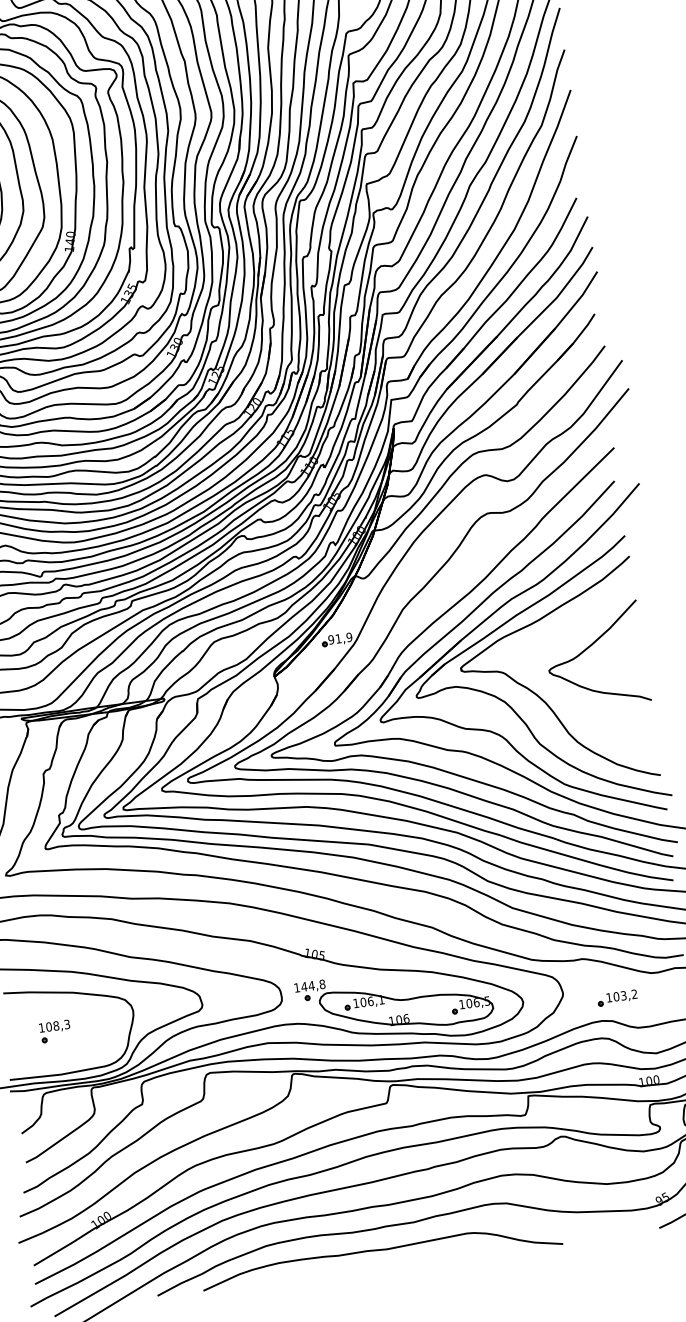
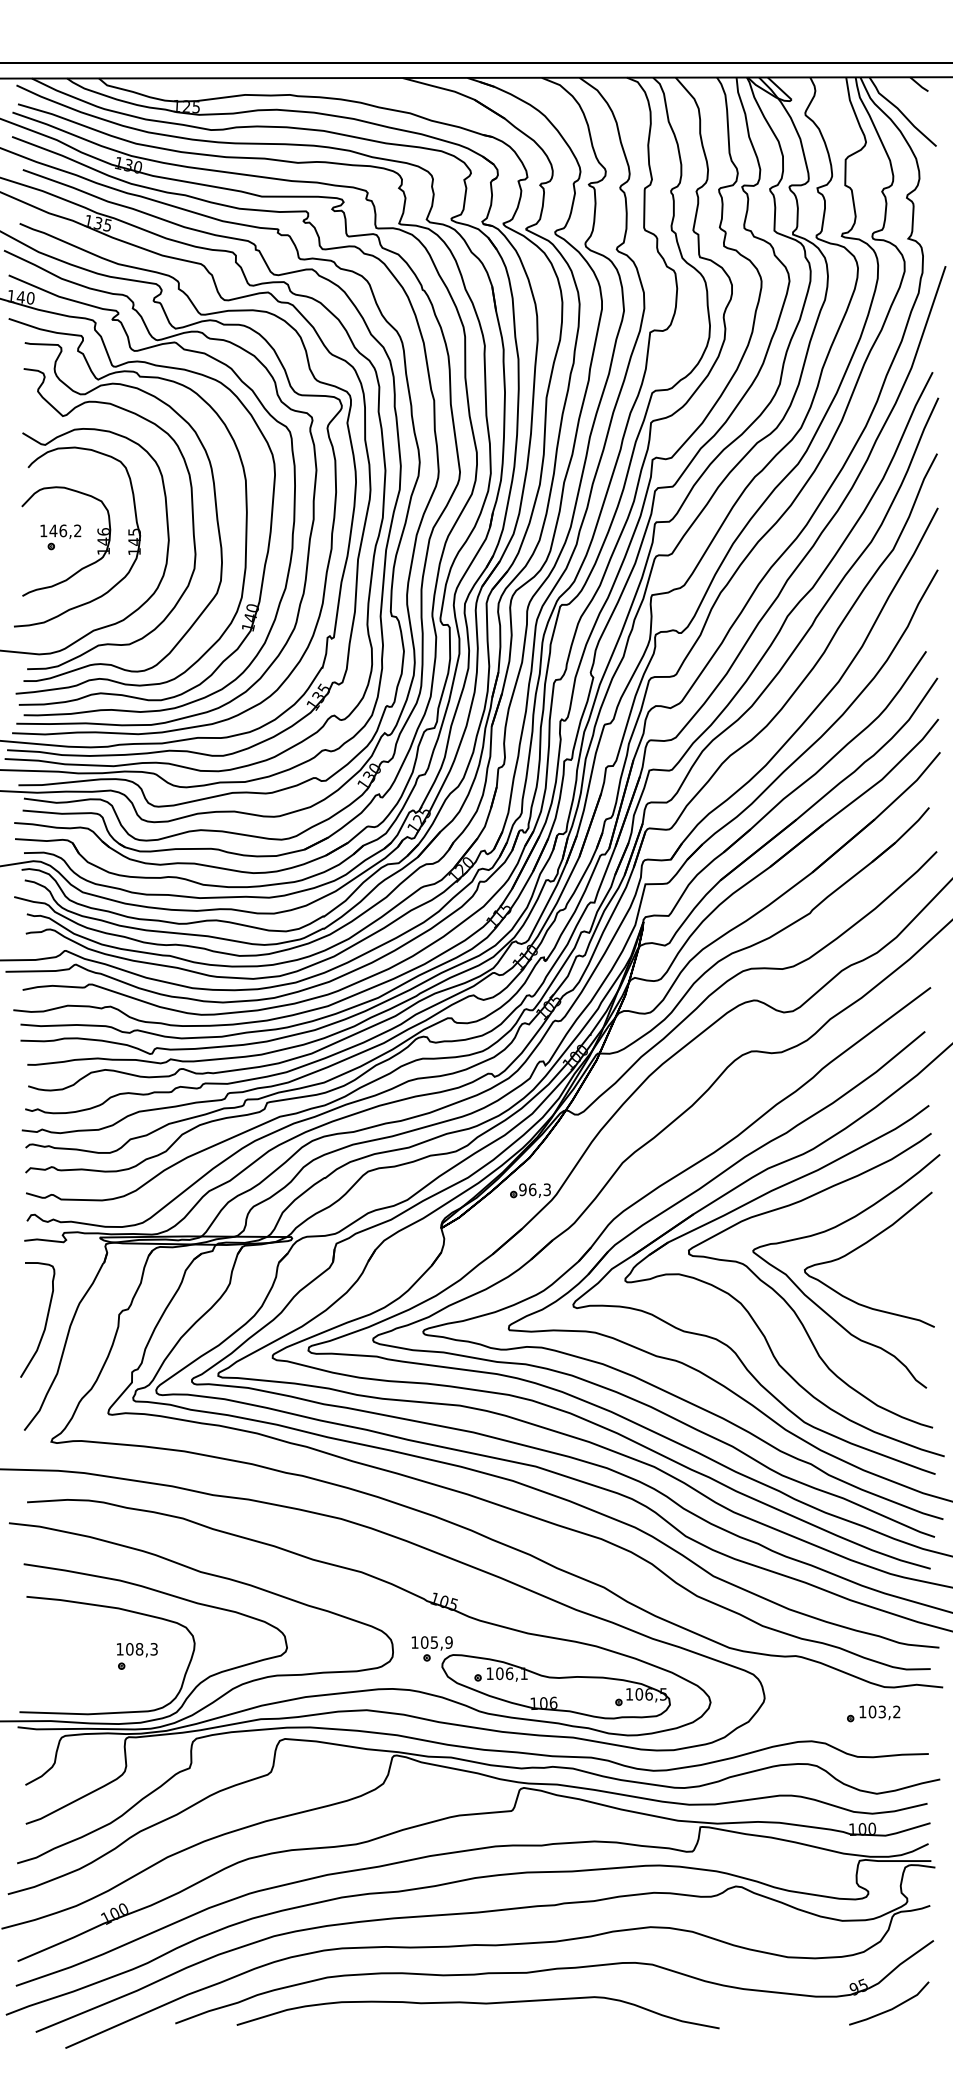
text: (344, 637) -> (540, 1189), 91,9 -> 96,3
curve: (565, 697) -> (821, 1307), added
text: (313, 985) -> (436, 1642), 144,8 -> 105,9
part: (617, 997) -> (873, 1713), moved
part: (55, 1031) -> (137, 1656), moved

